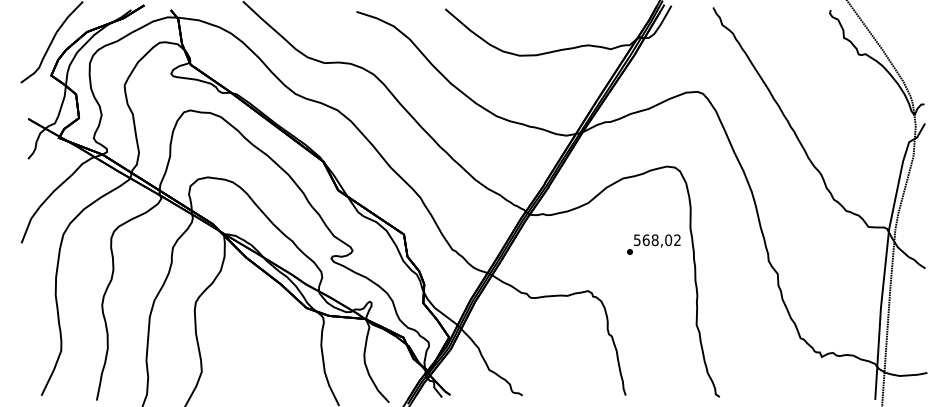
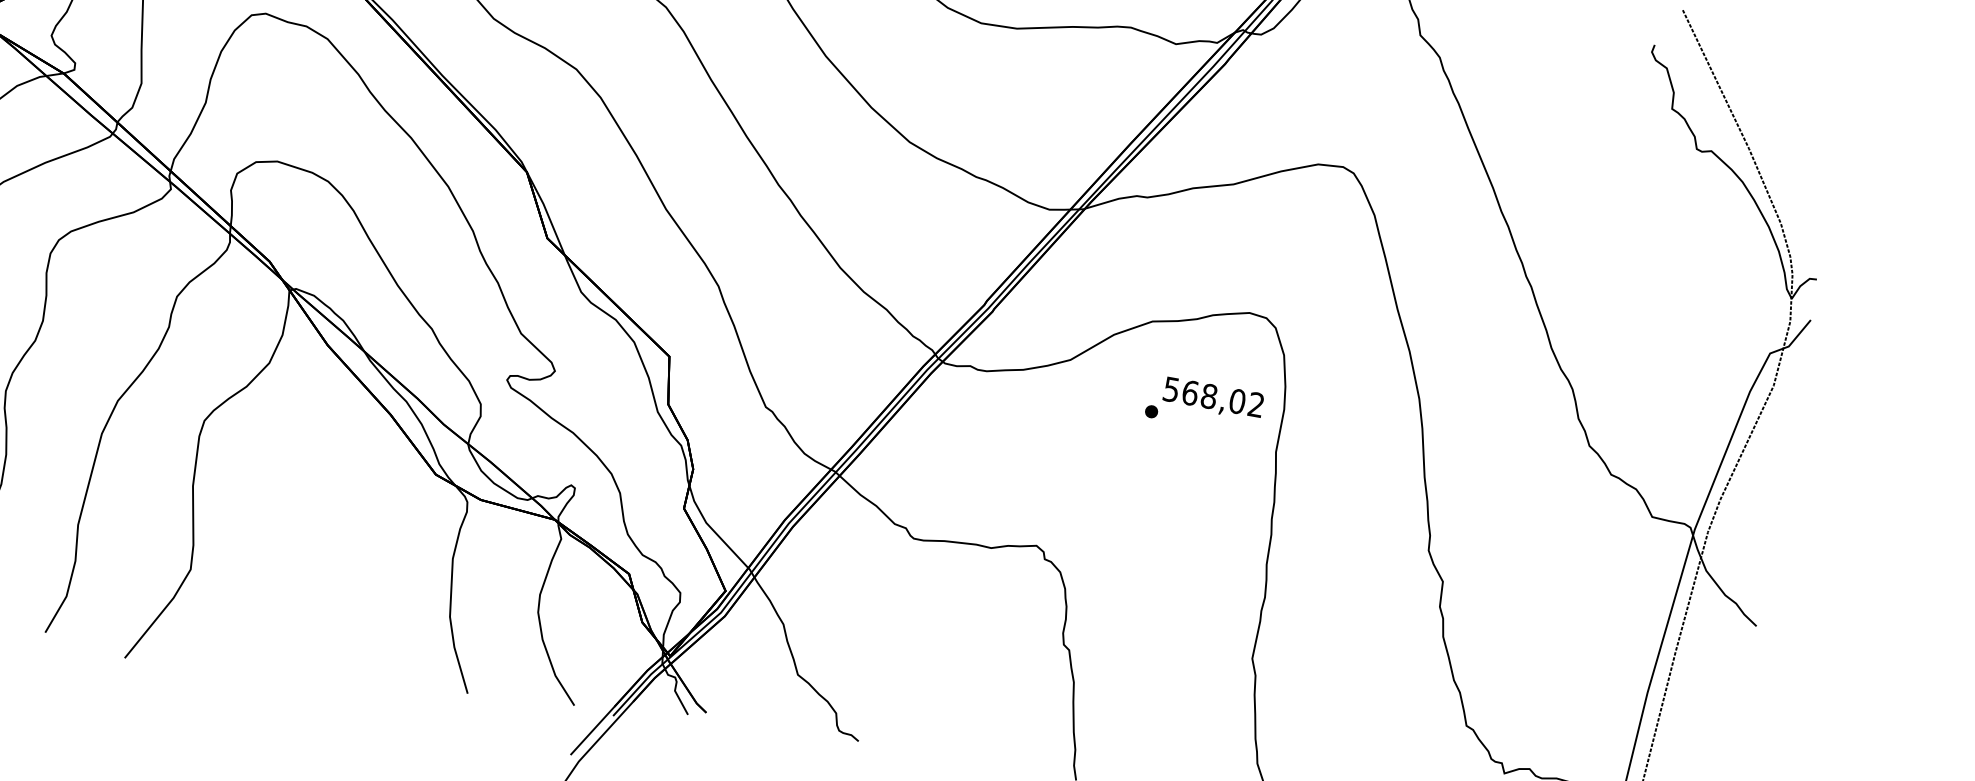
text: (653, 244) -> (1204, 404), moved

